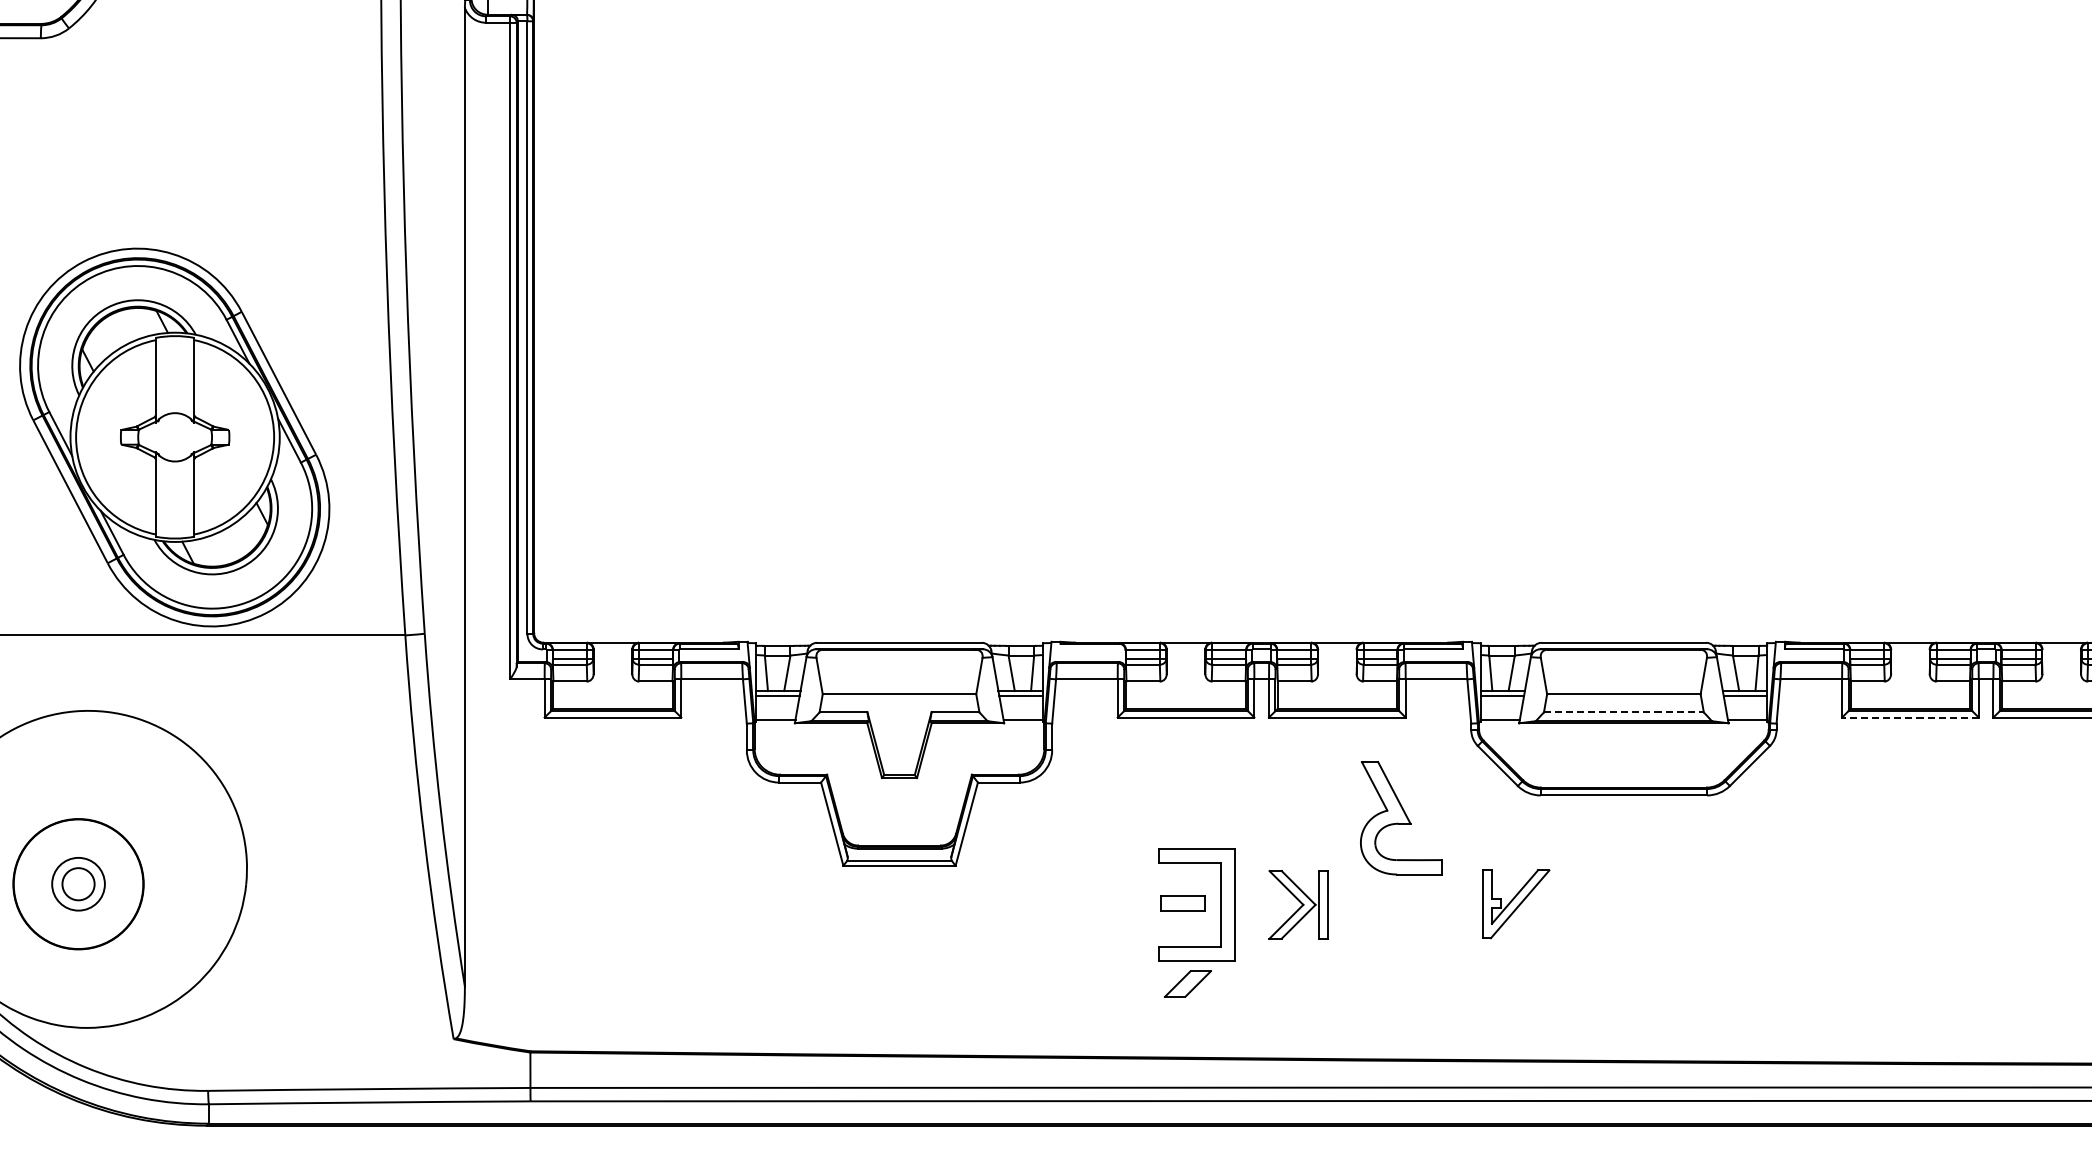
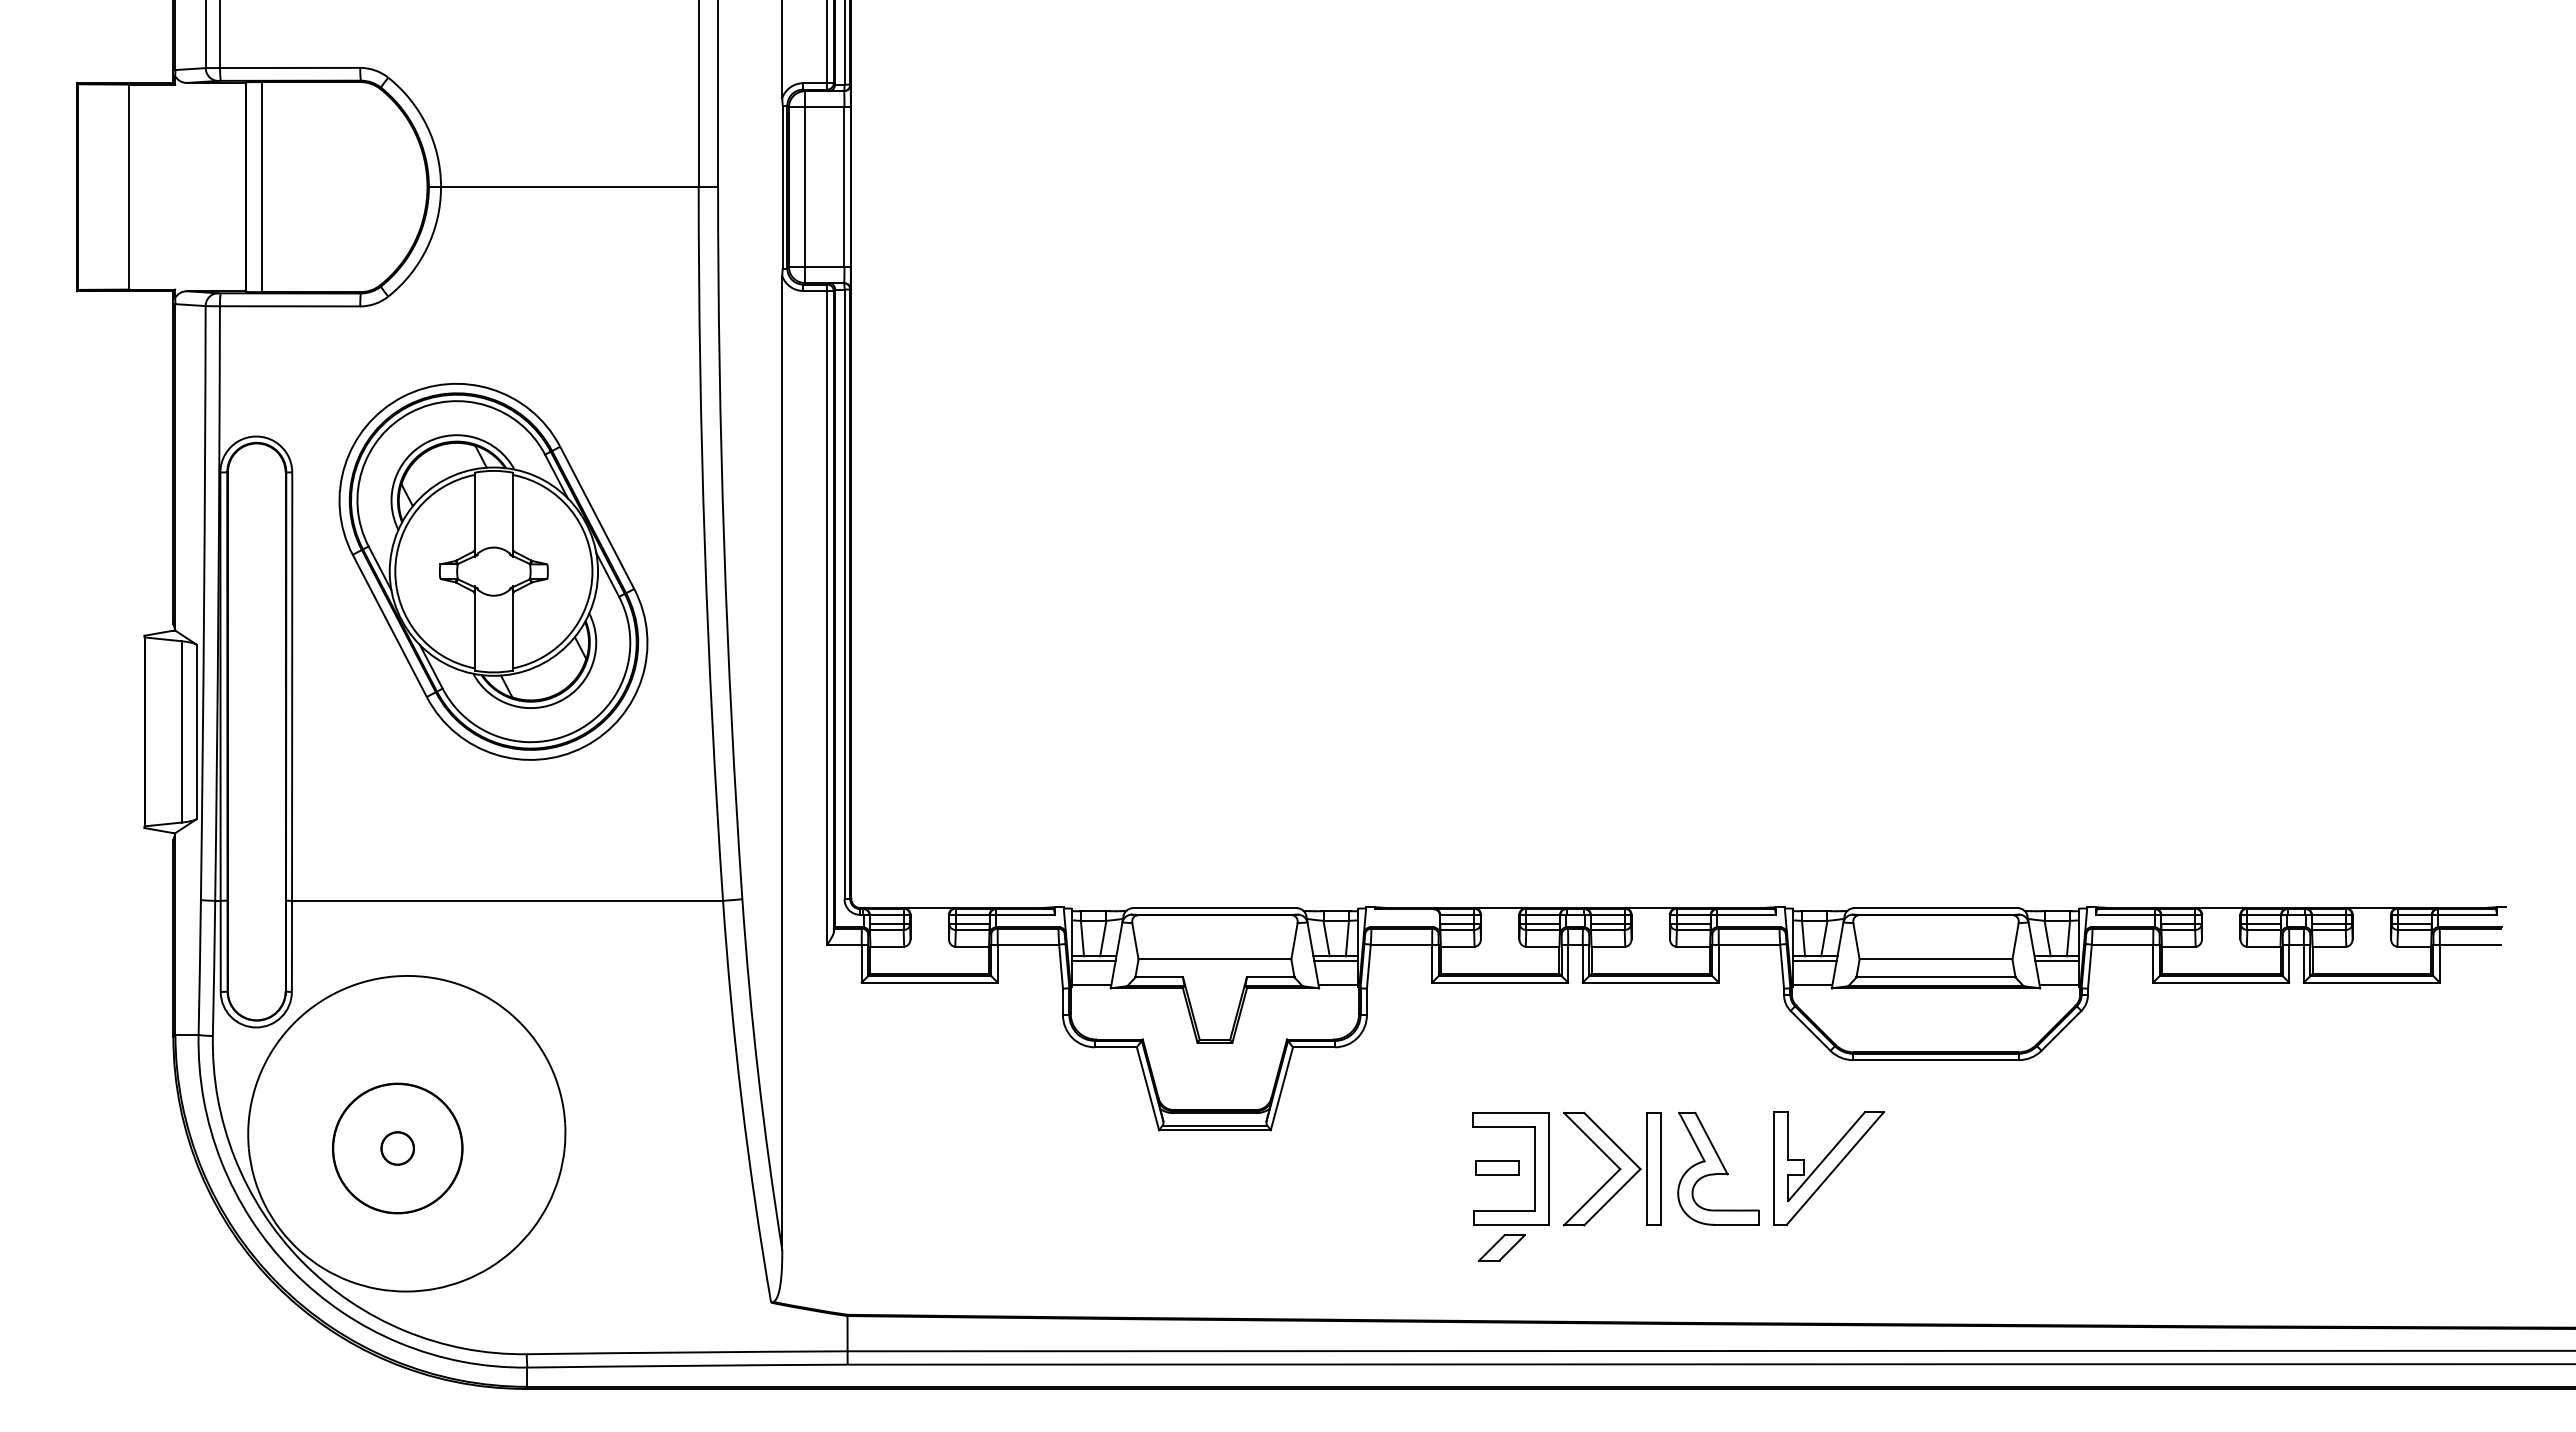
part: (174, 437) -> (493, 571), moved
line: (1624, 712) -> (1936, 977), dashed -> solid
line: (1909, 717) -> (2220, 982), dashed -> solid
part: (1401, 817) -> (1718, 1168), moved
circle: (78, 884) -> (397, 1148), size x0.62
part: (1297, 904) -> (1611, 1168), size x1.67
part: (1515, 904) -> (1828, 1168), size x1.67

